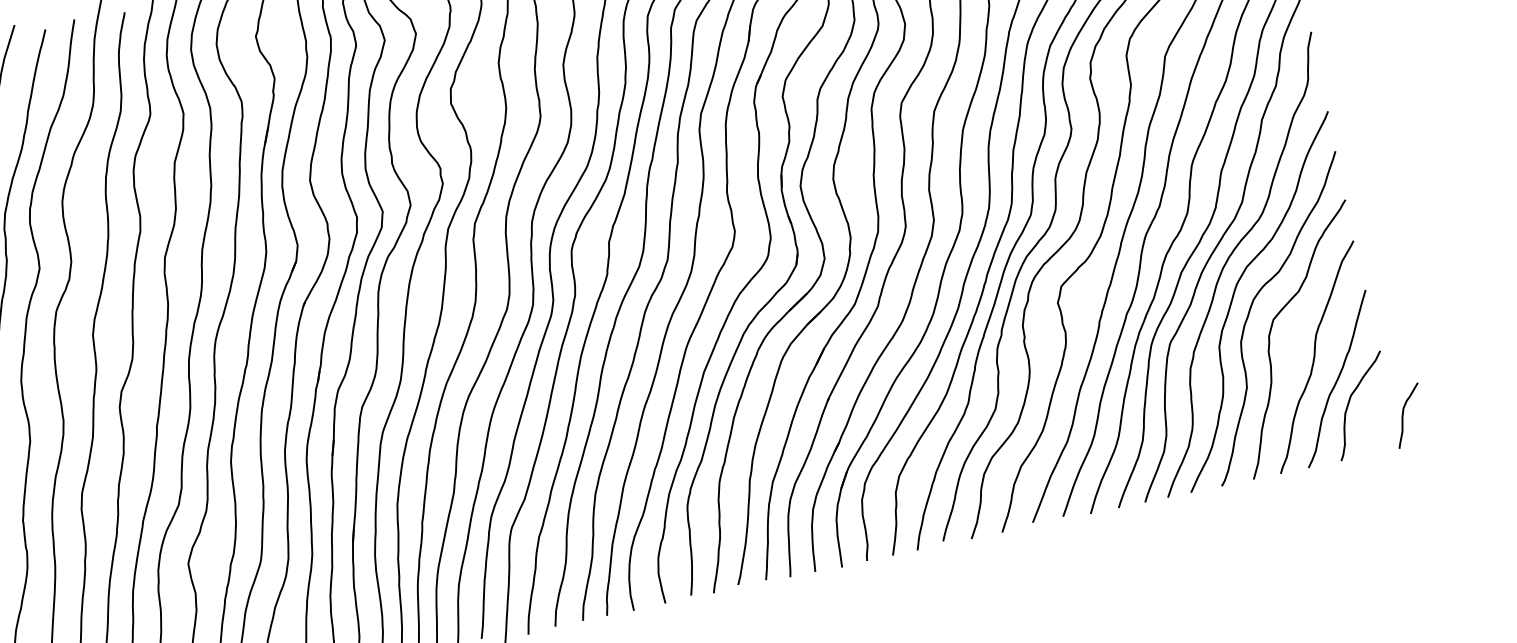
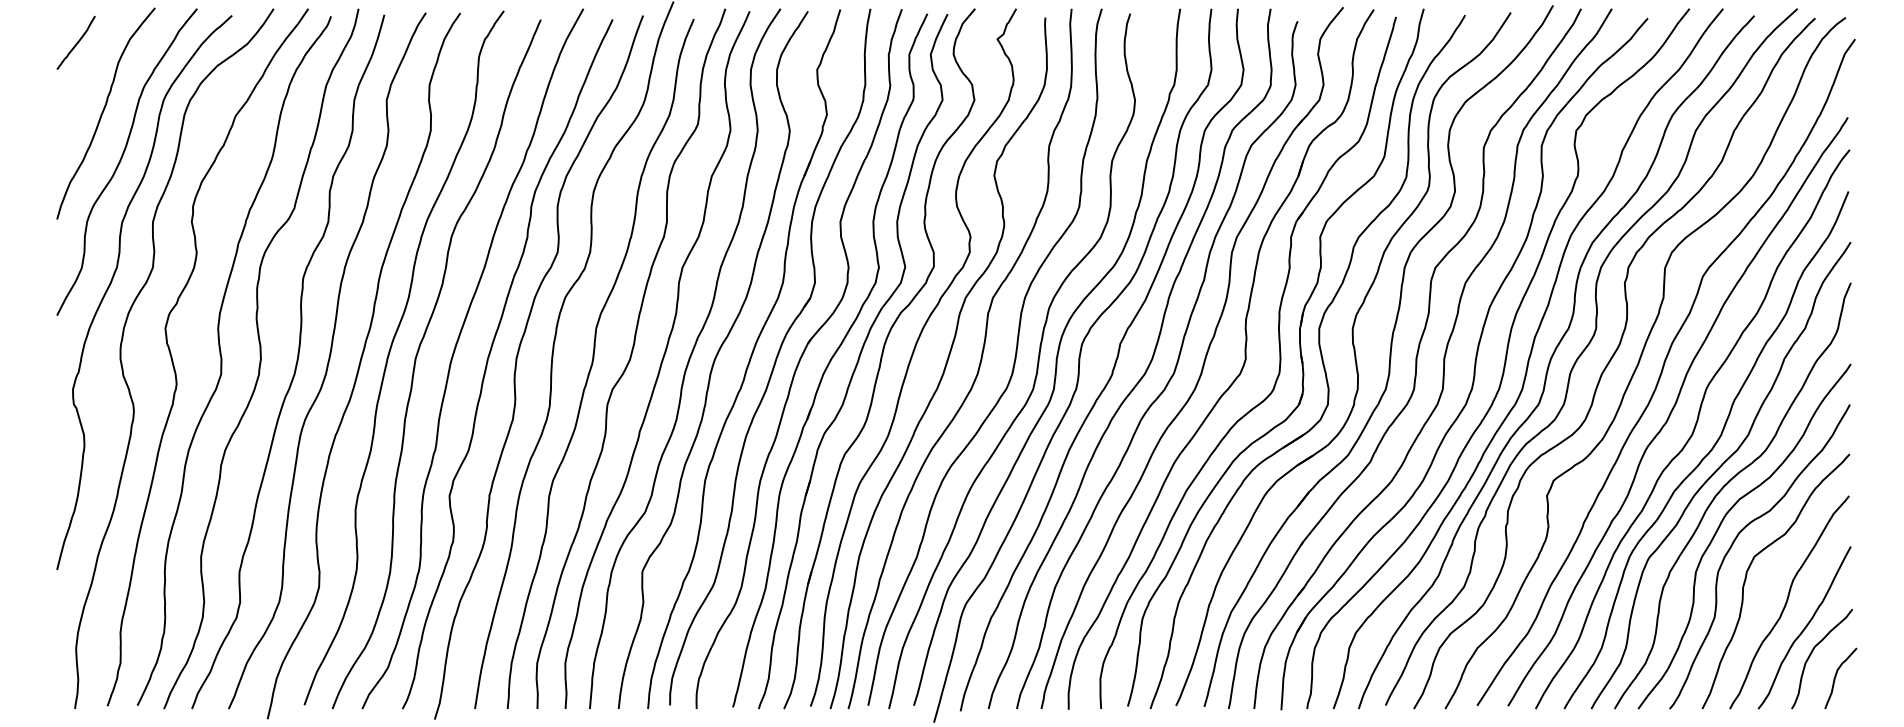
curve: (1403, 414) -> (1836, 676), moved

